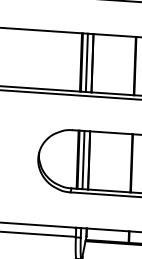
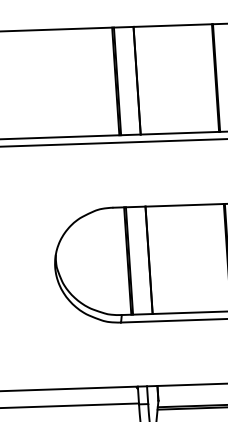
line: (86, 62) -> (125, 80), removed
line: (83, 160) -> (138, 261), removed

